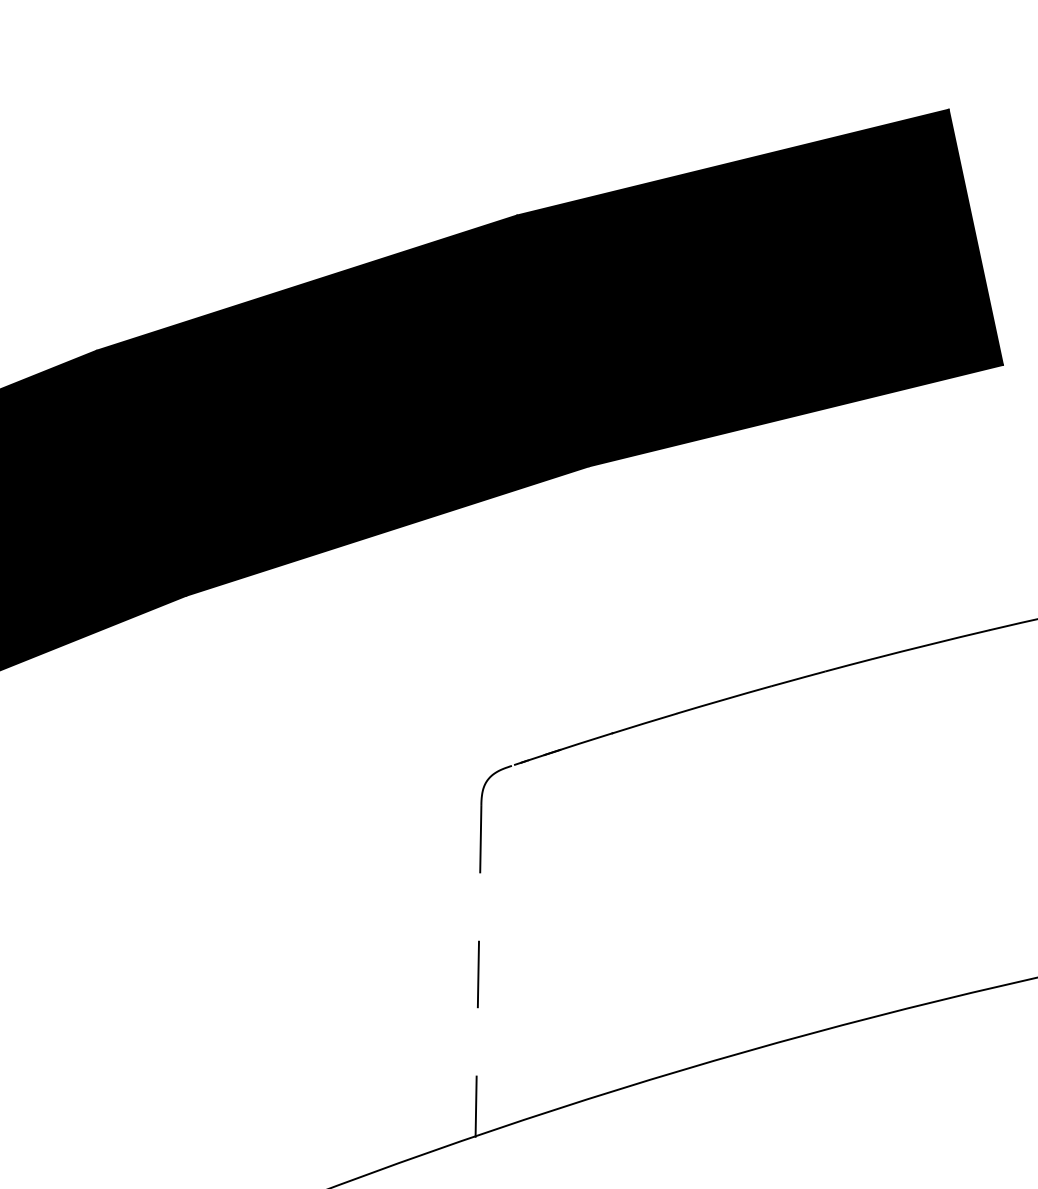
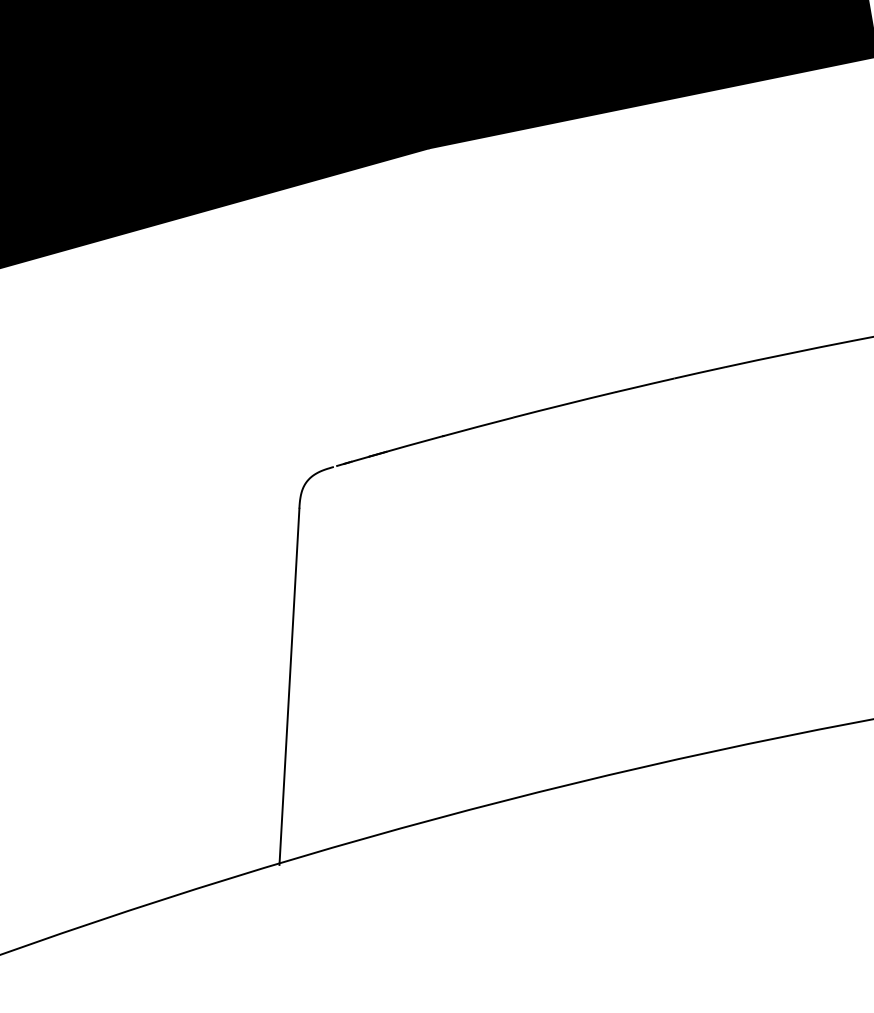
line: (478, 971) -> (289, 686), dashed -> solid

